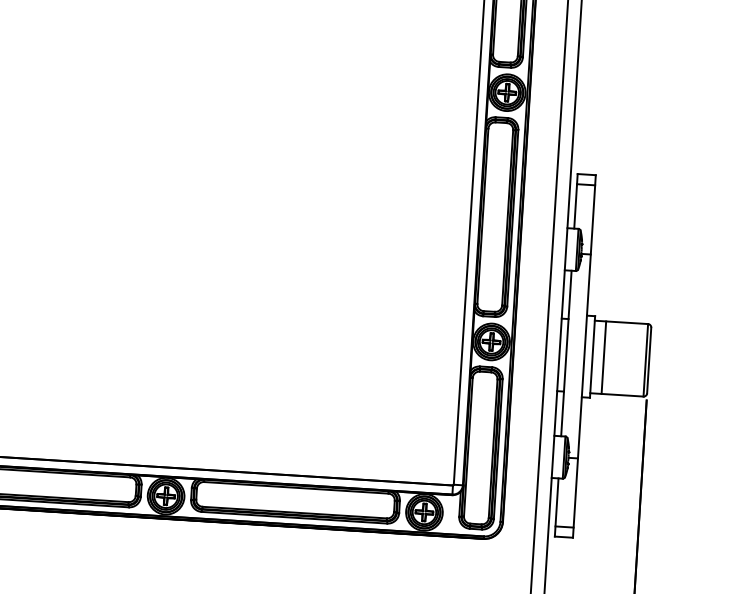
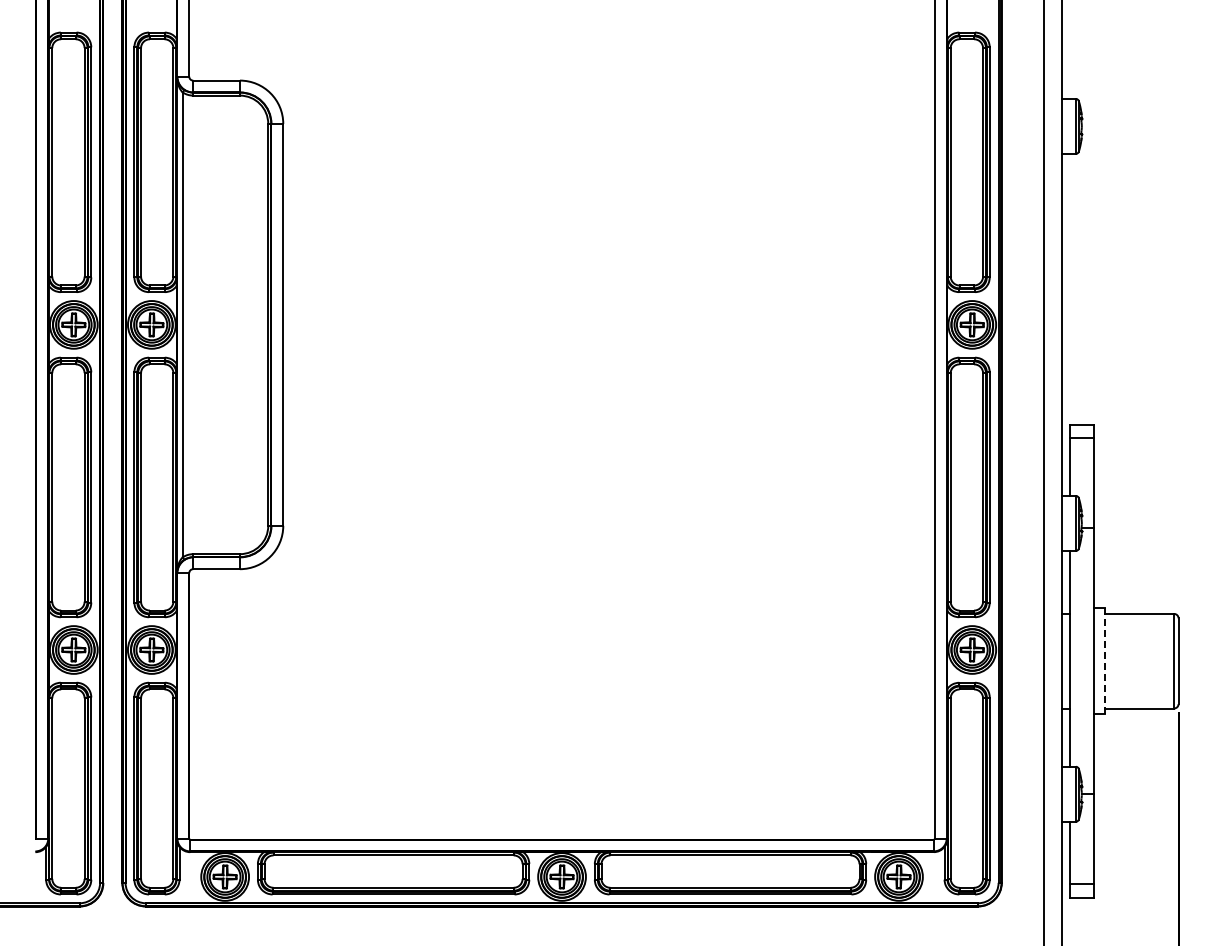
line: (592, 357) -> (1104, 661), solid -> dashed
line: (603, 357) -> (1119, 660), removed

